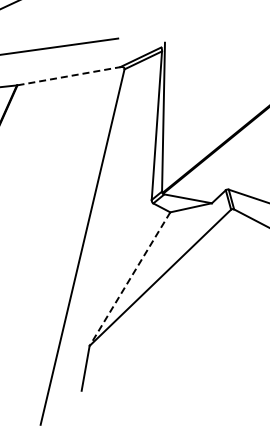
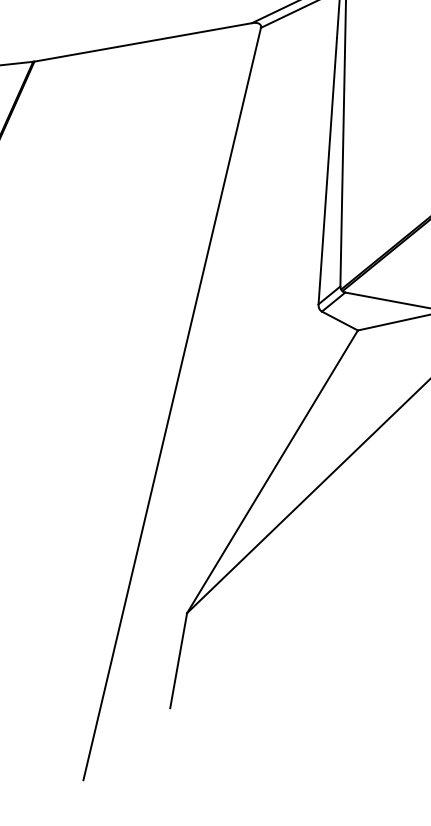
line: (69, 76) -> (144, 42), dashed -> solid
line: (129, 279) -> (271, 472), dashed -> solid

